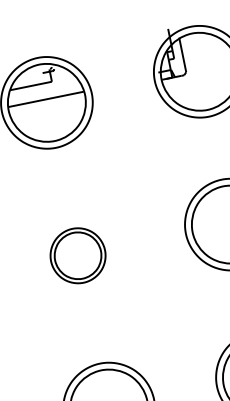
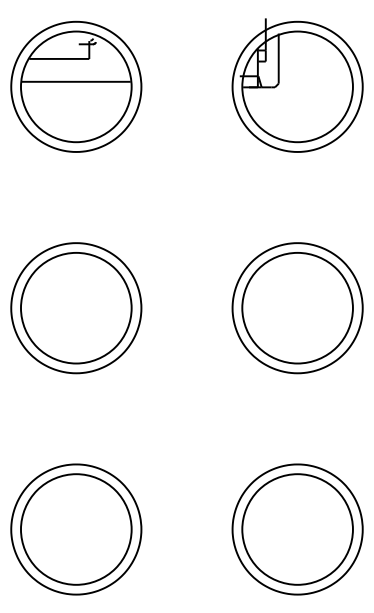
part: (78, 255) -> (76, 308), size x1.67

